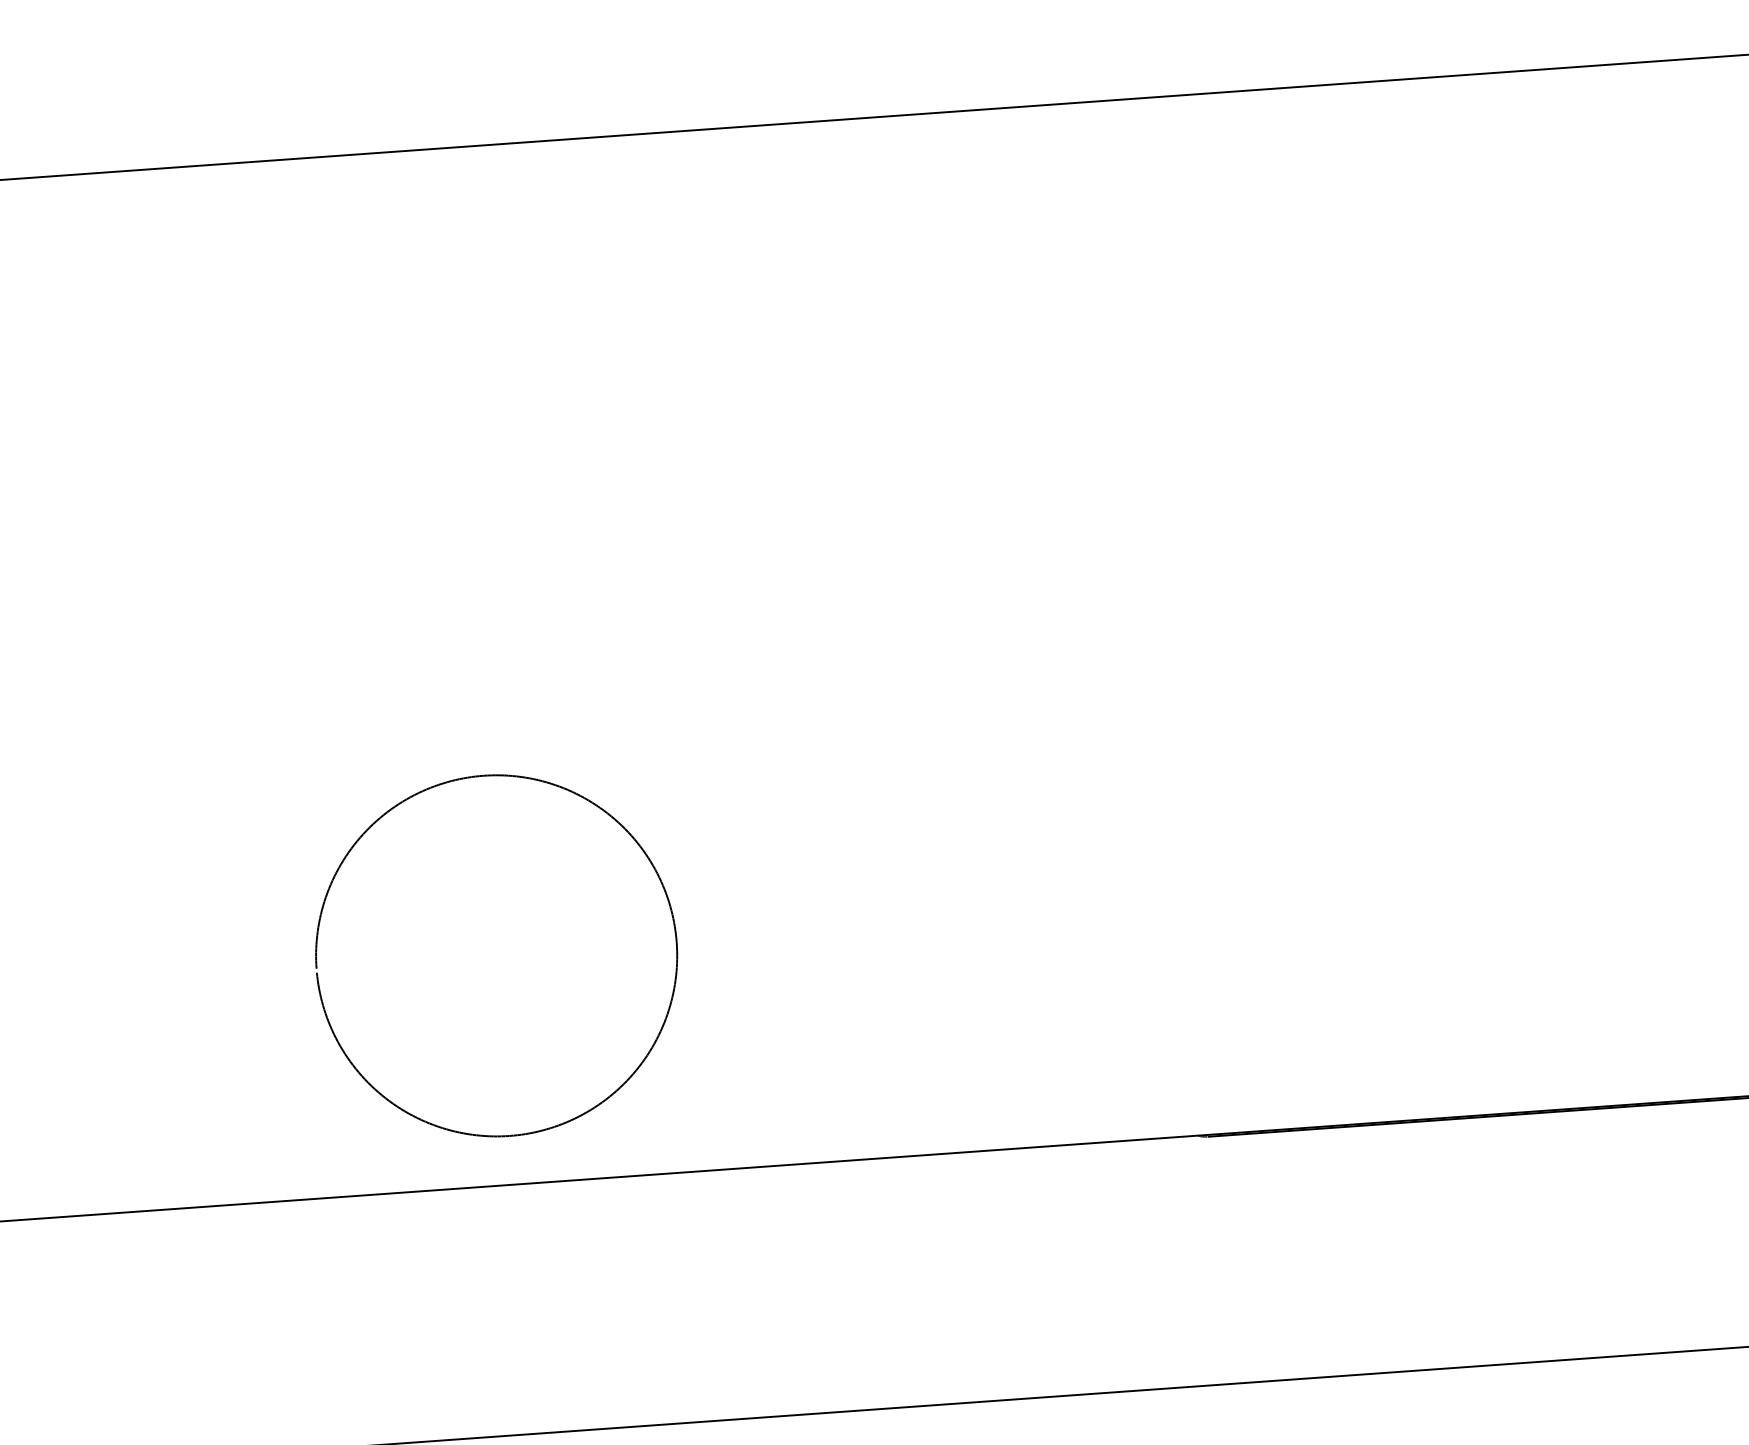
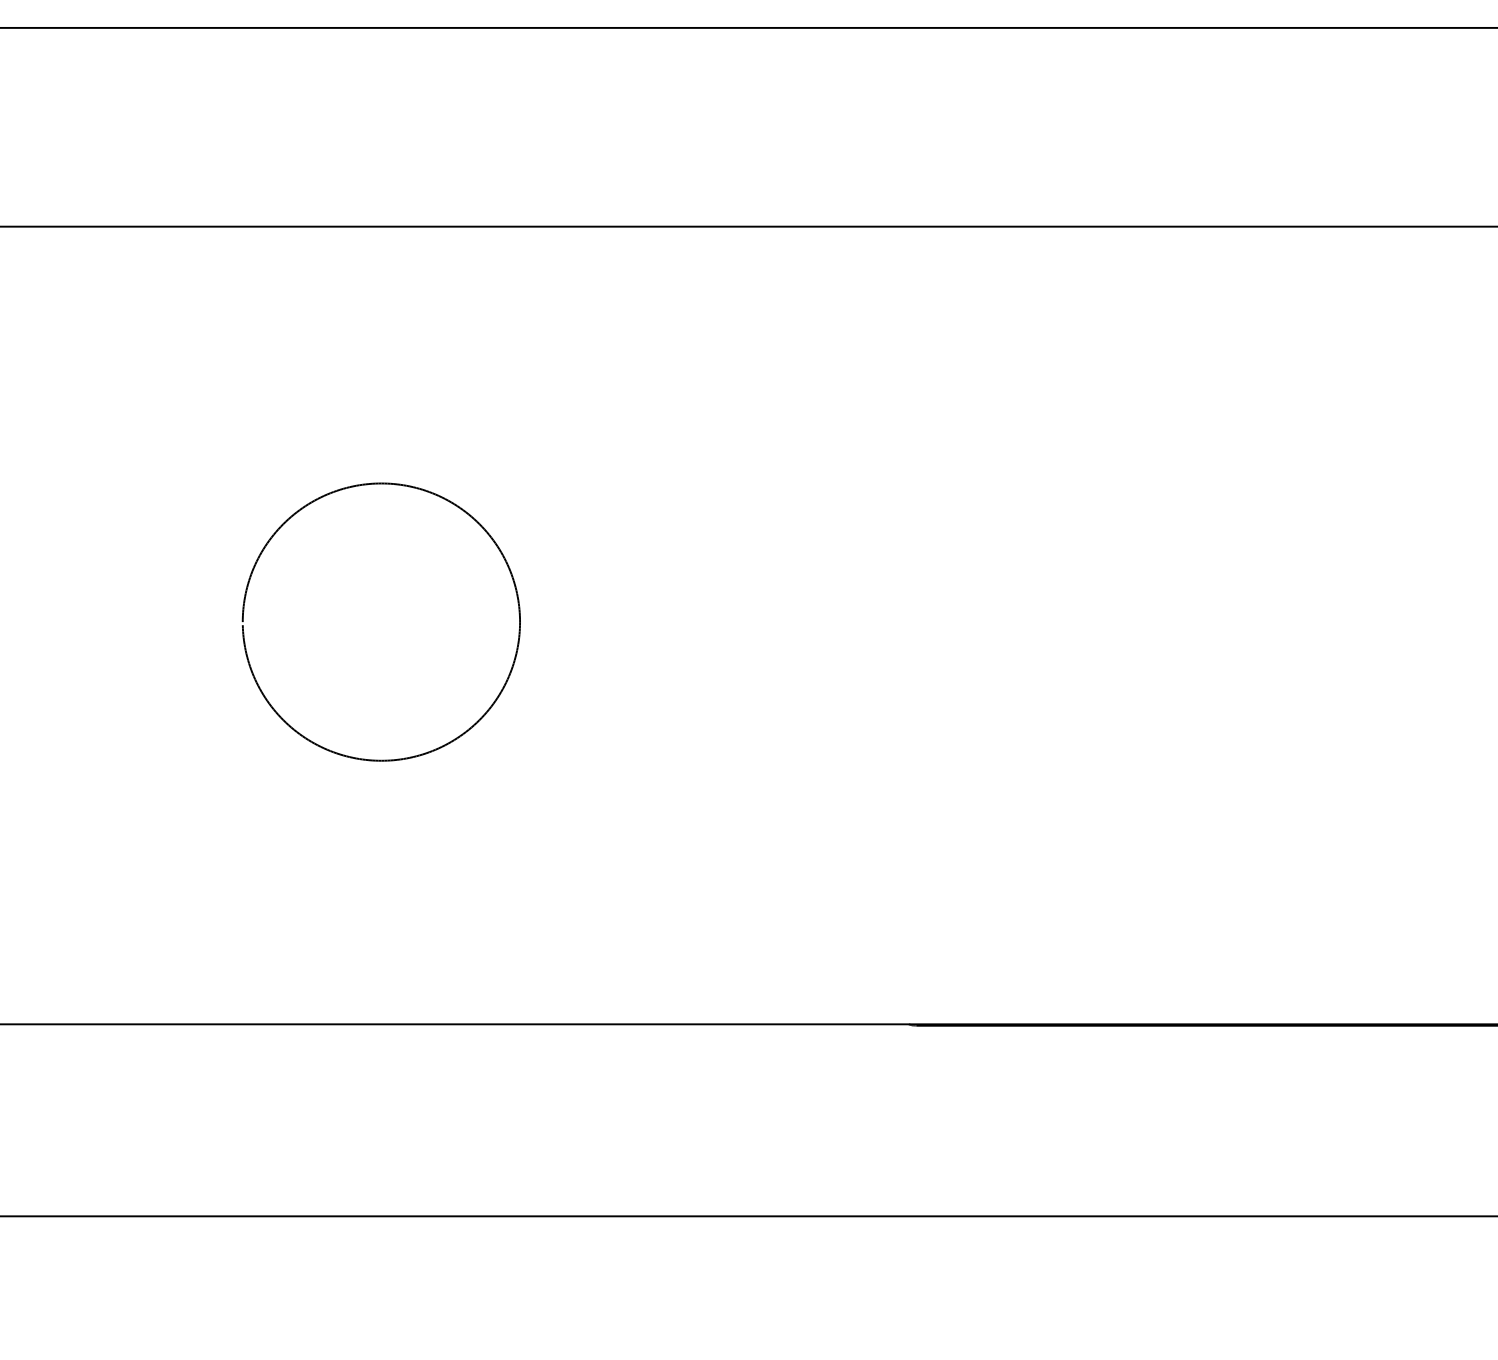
part: (347, 857) -> (272, 538), moved

